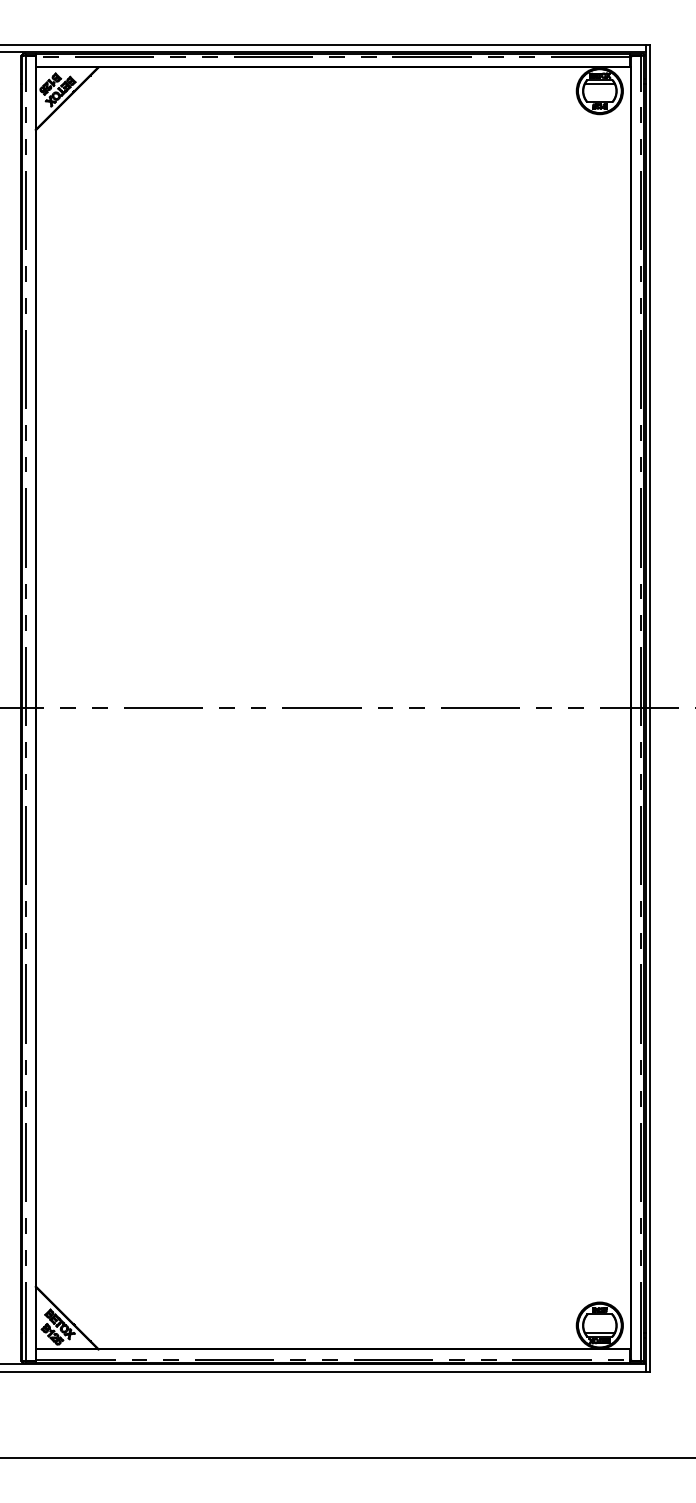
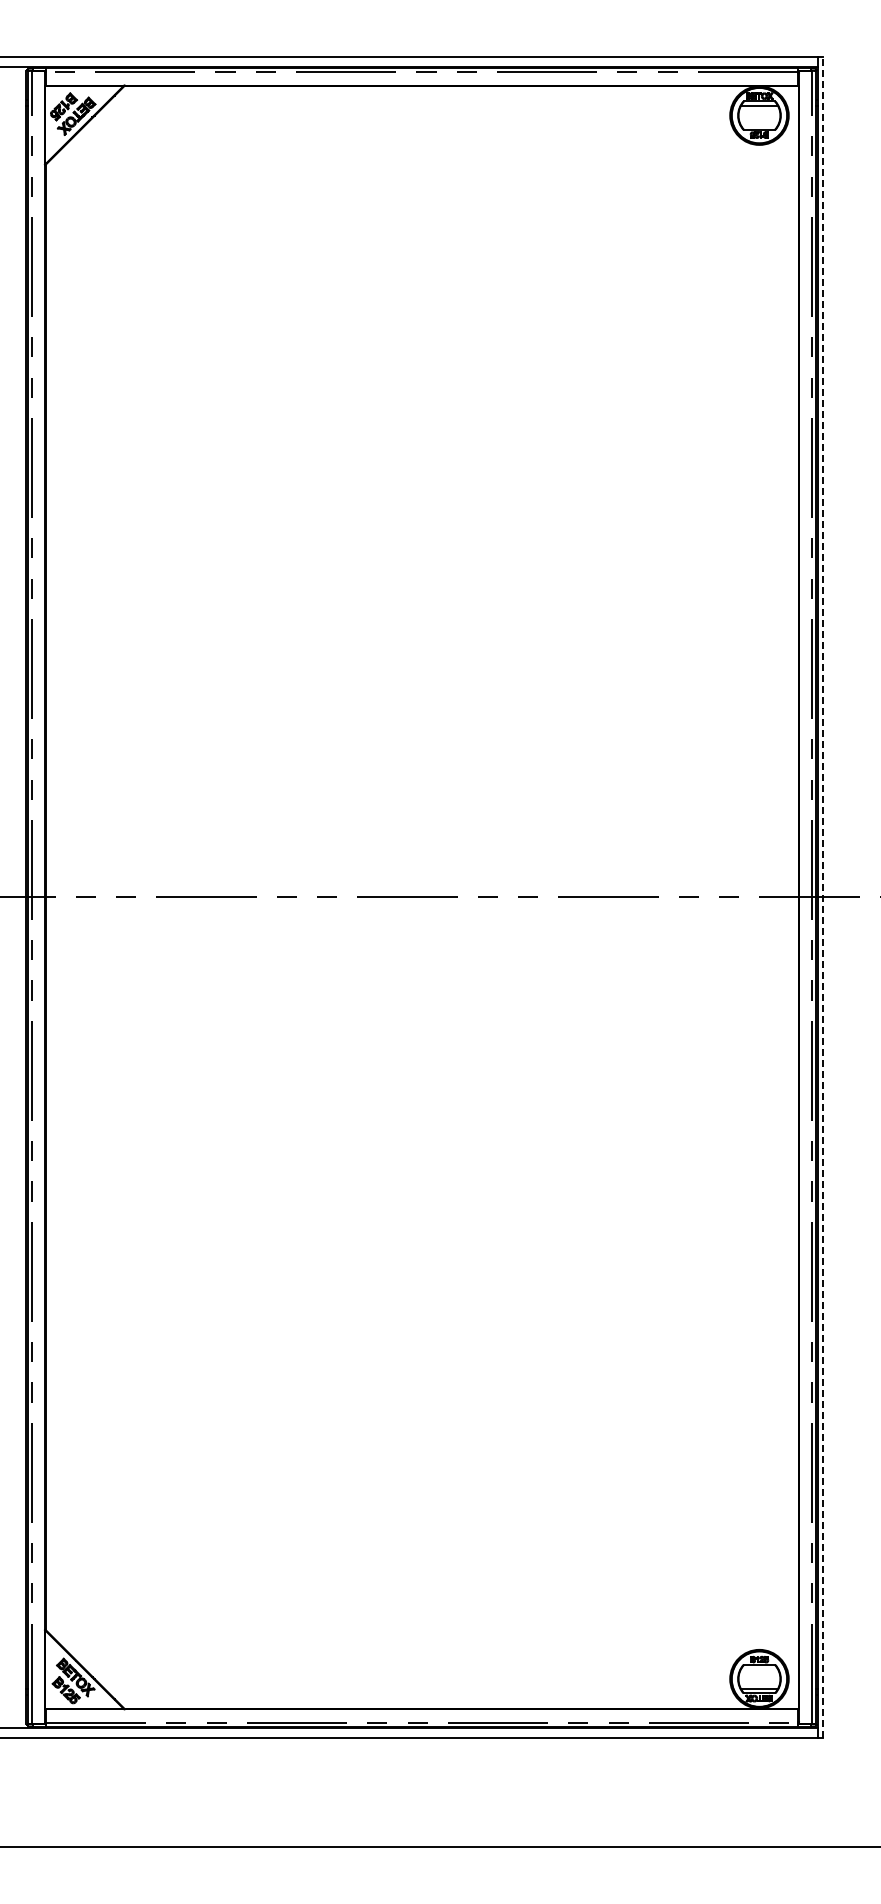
line: (650, 707) -> (823, 896), solid -> dashed

